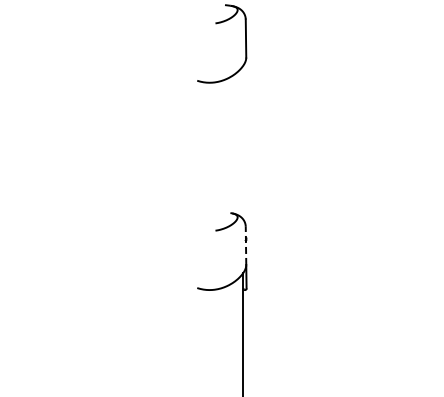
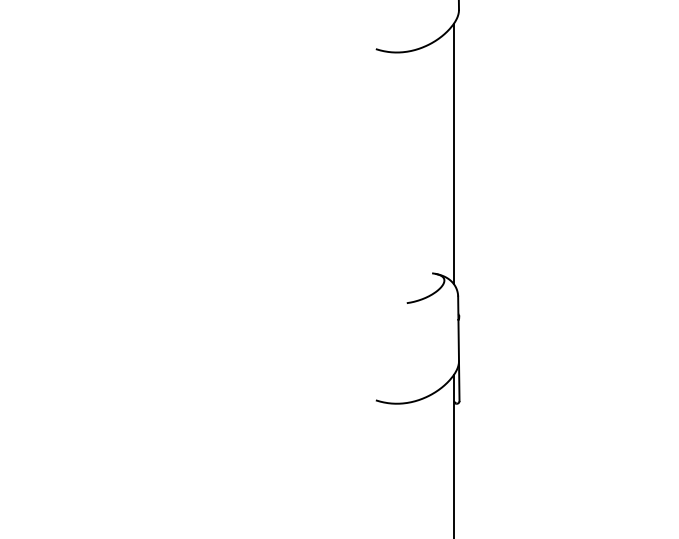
line: (243, 142) -> (454, 153), added
line: (246, 245) -> (459, 328), dashed -> solid

